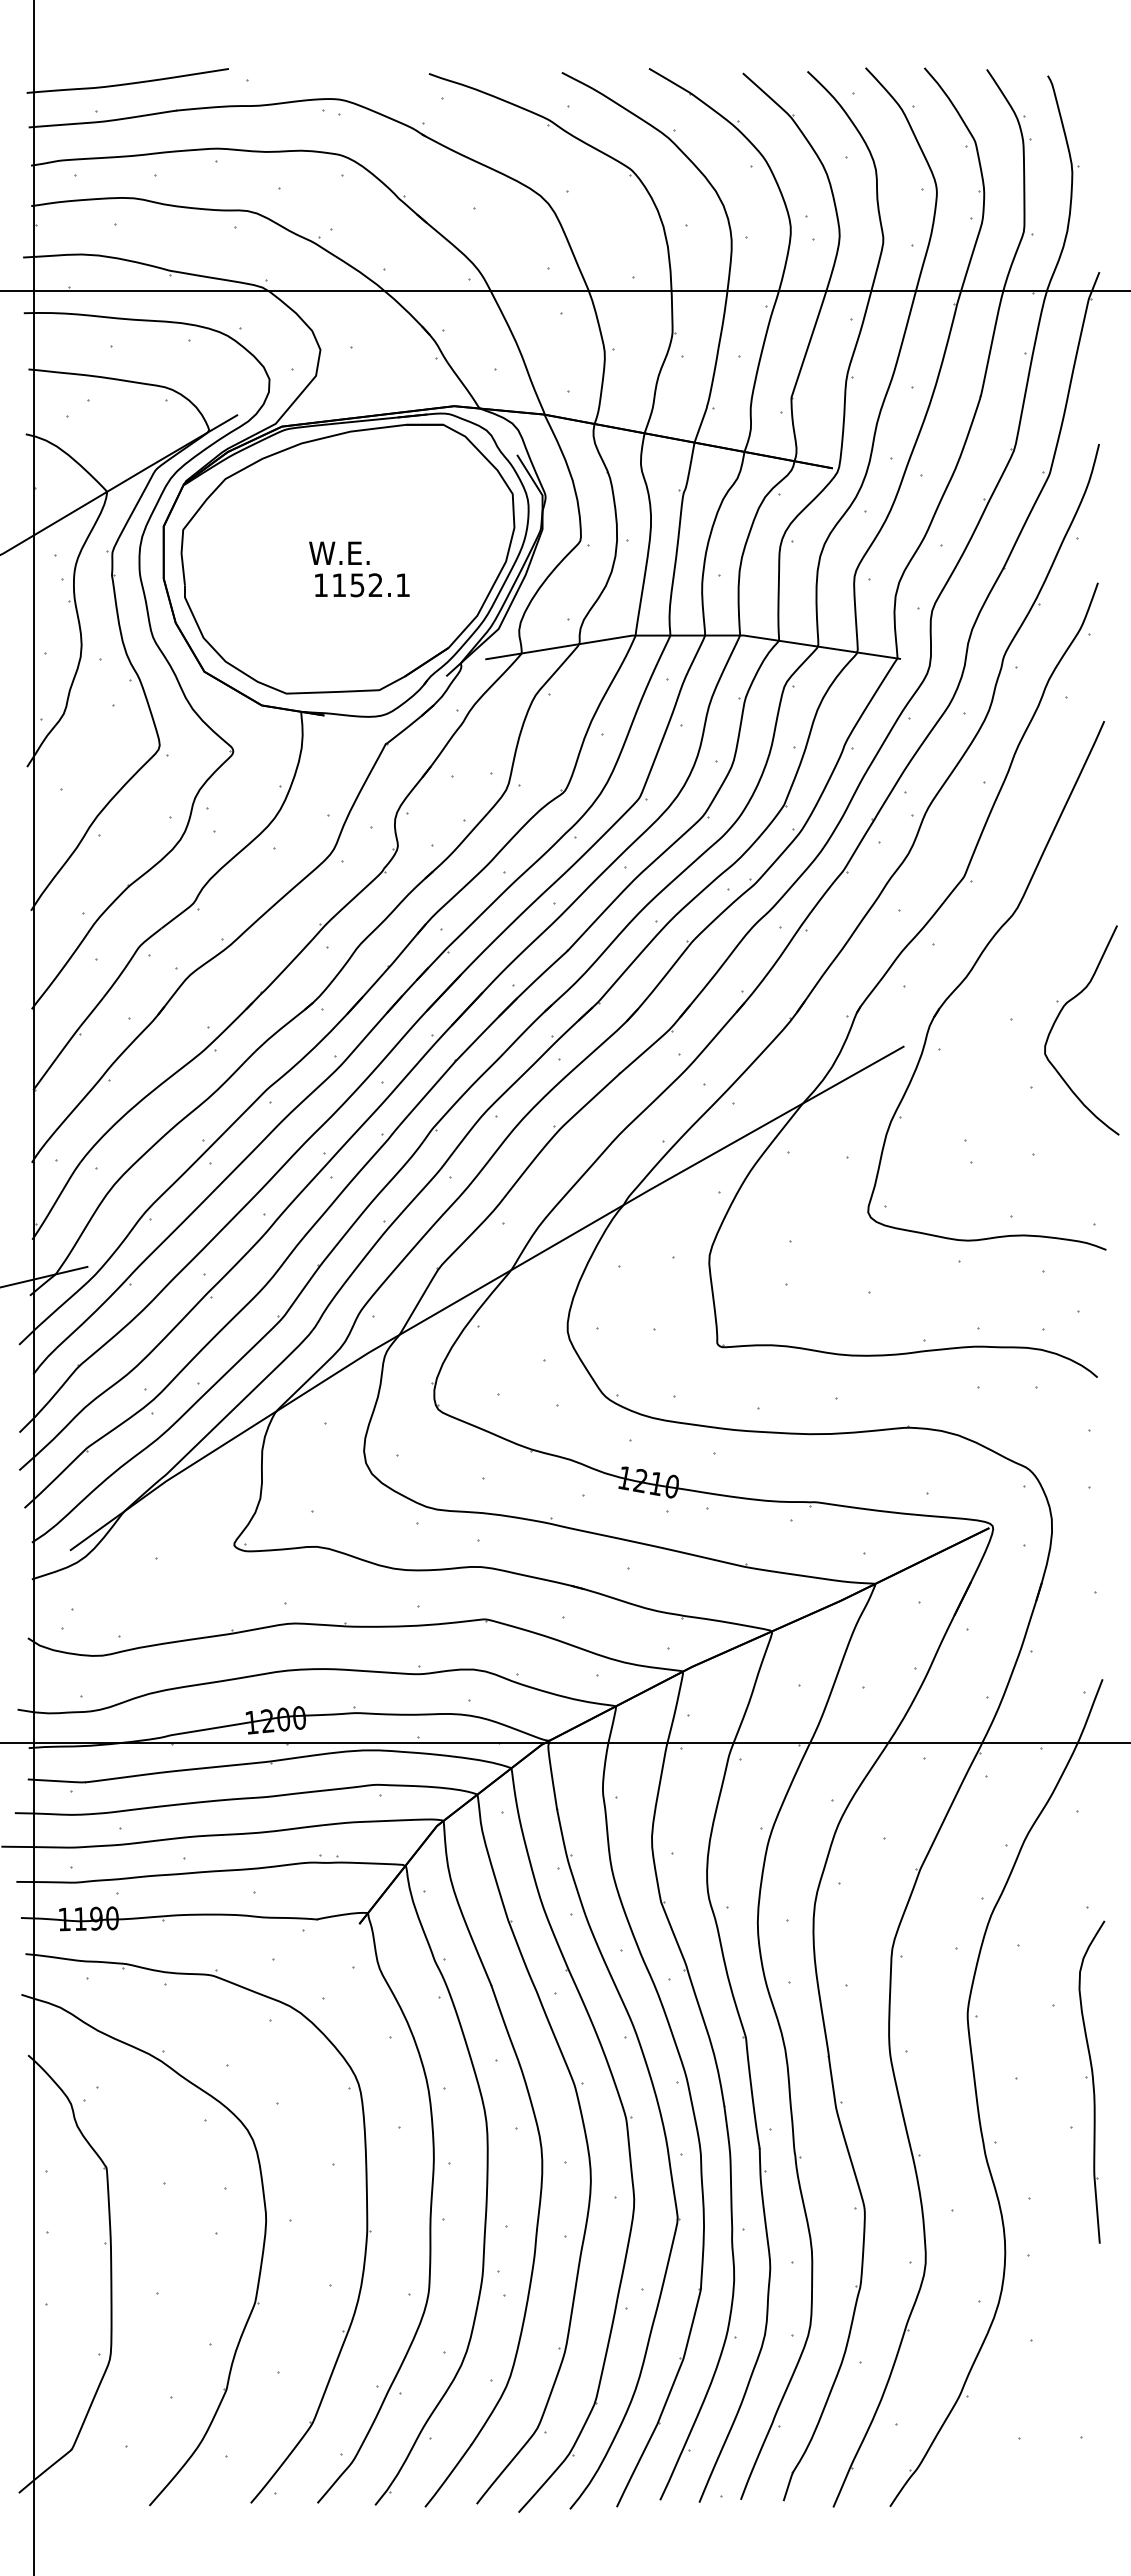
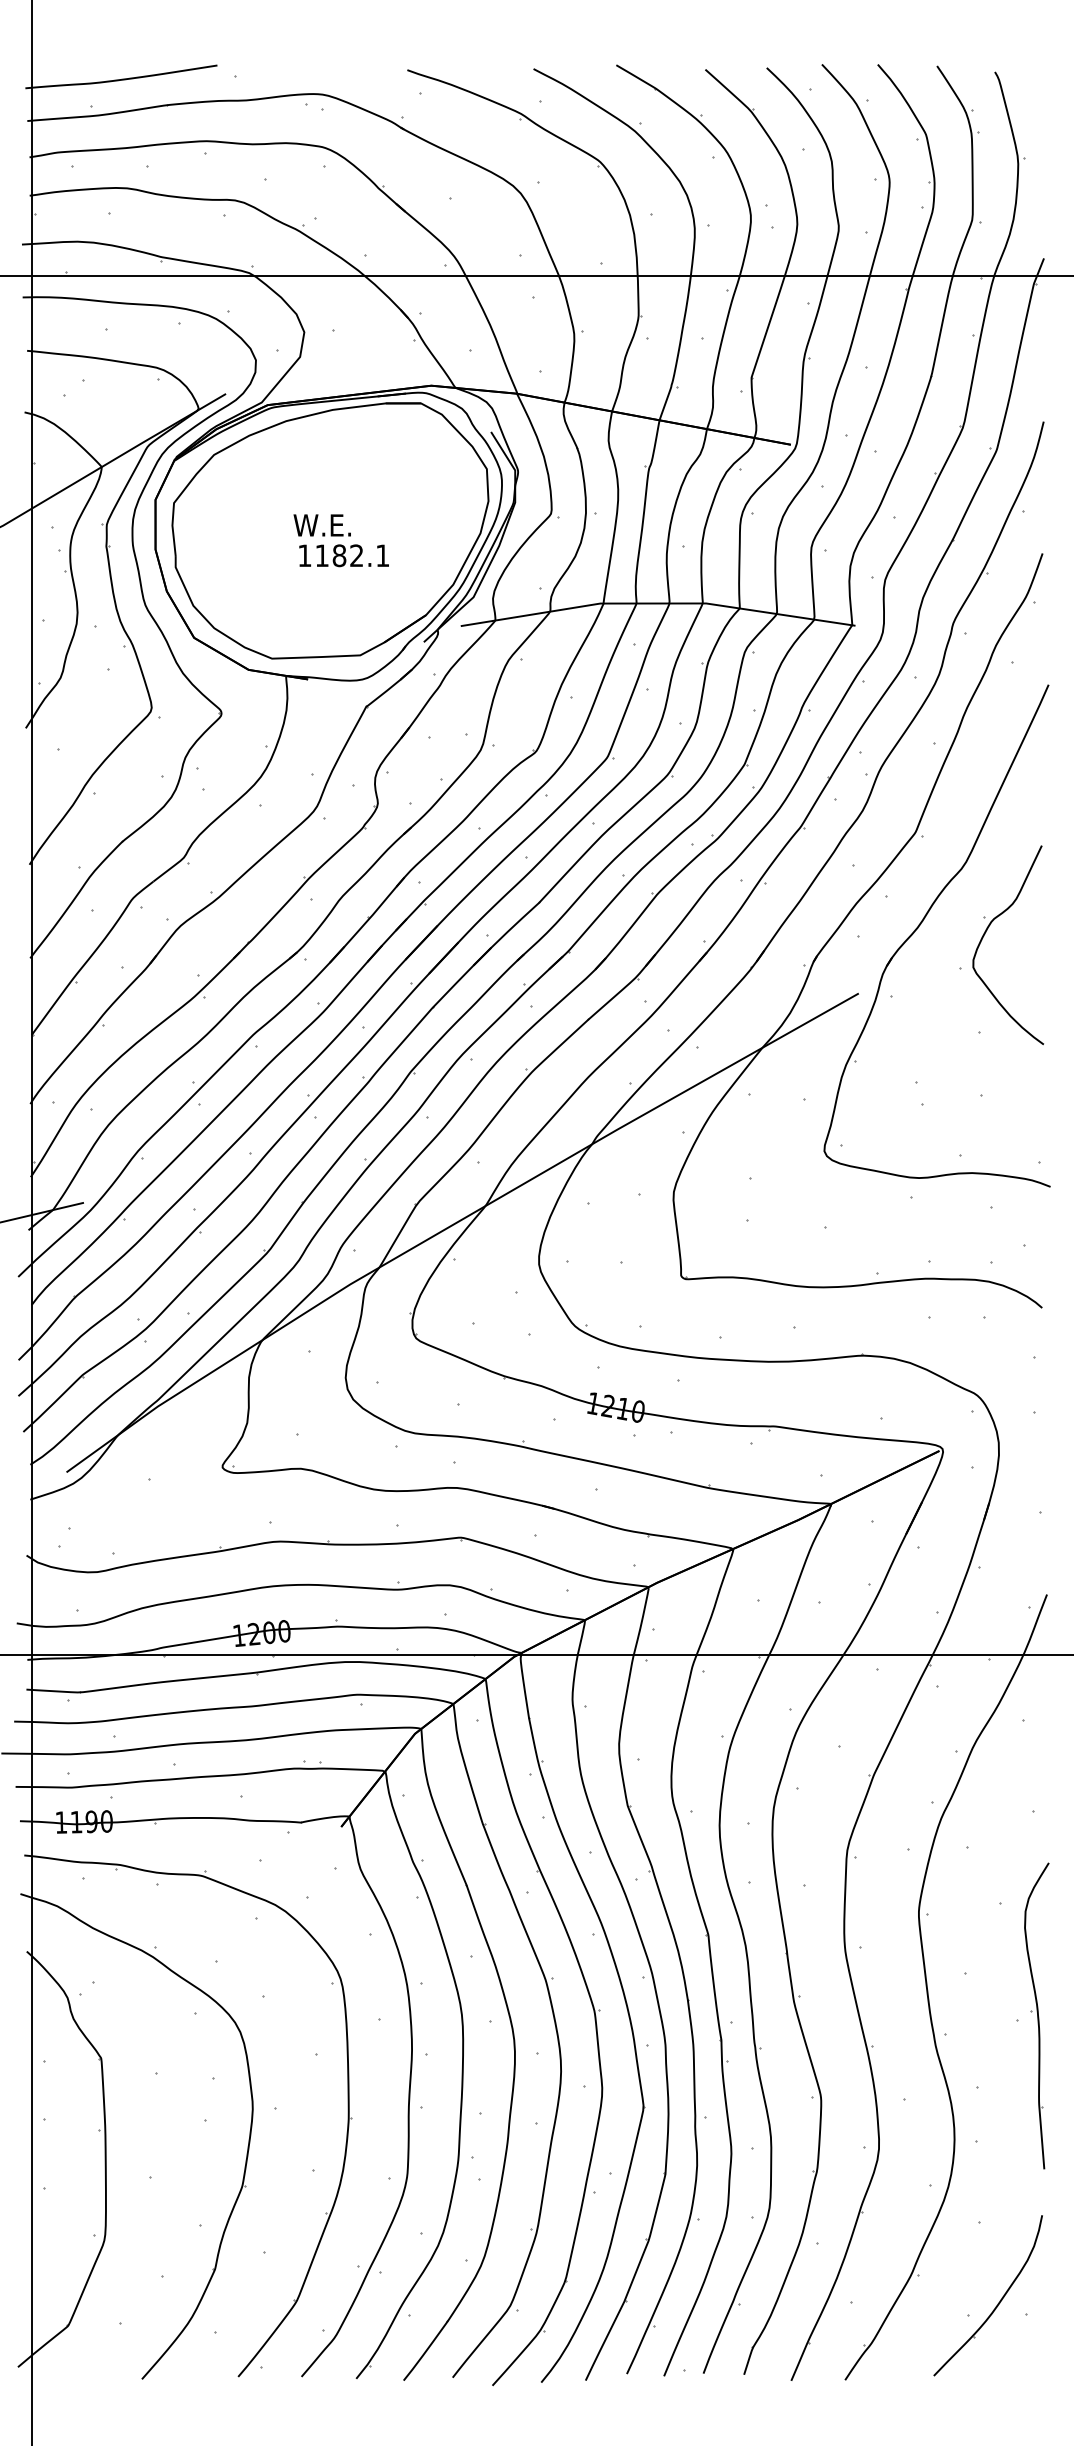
text: (357, 585) -> (339, 555), 1152.1 -> 1182.1
part: (1057, 1019) -> (985, 934), moved
part: (1091, 2081) -> (1036, 2015), moved
part: (1052, 2423) -> (999, 2301), added

